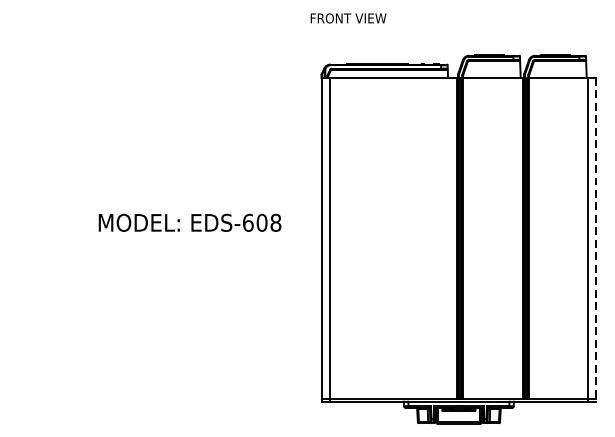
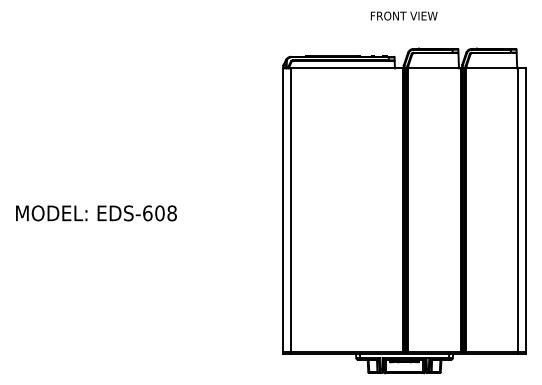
text: (348, 17) -> (404, 15), moved
text: (190, 223) -> (96, 213), moved
line: (596, 240) -> (525, 211), dashed -> solid

